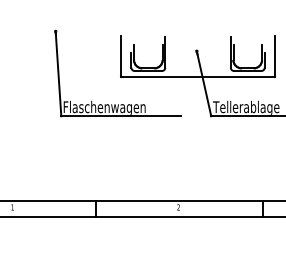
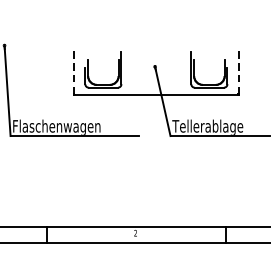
line: (120, 56) -> (73, 72), solid -> dashed
line: (275, 56) -> (239, 72), solid -> dashed

